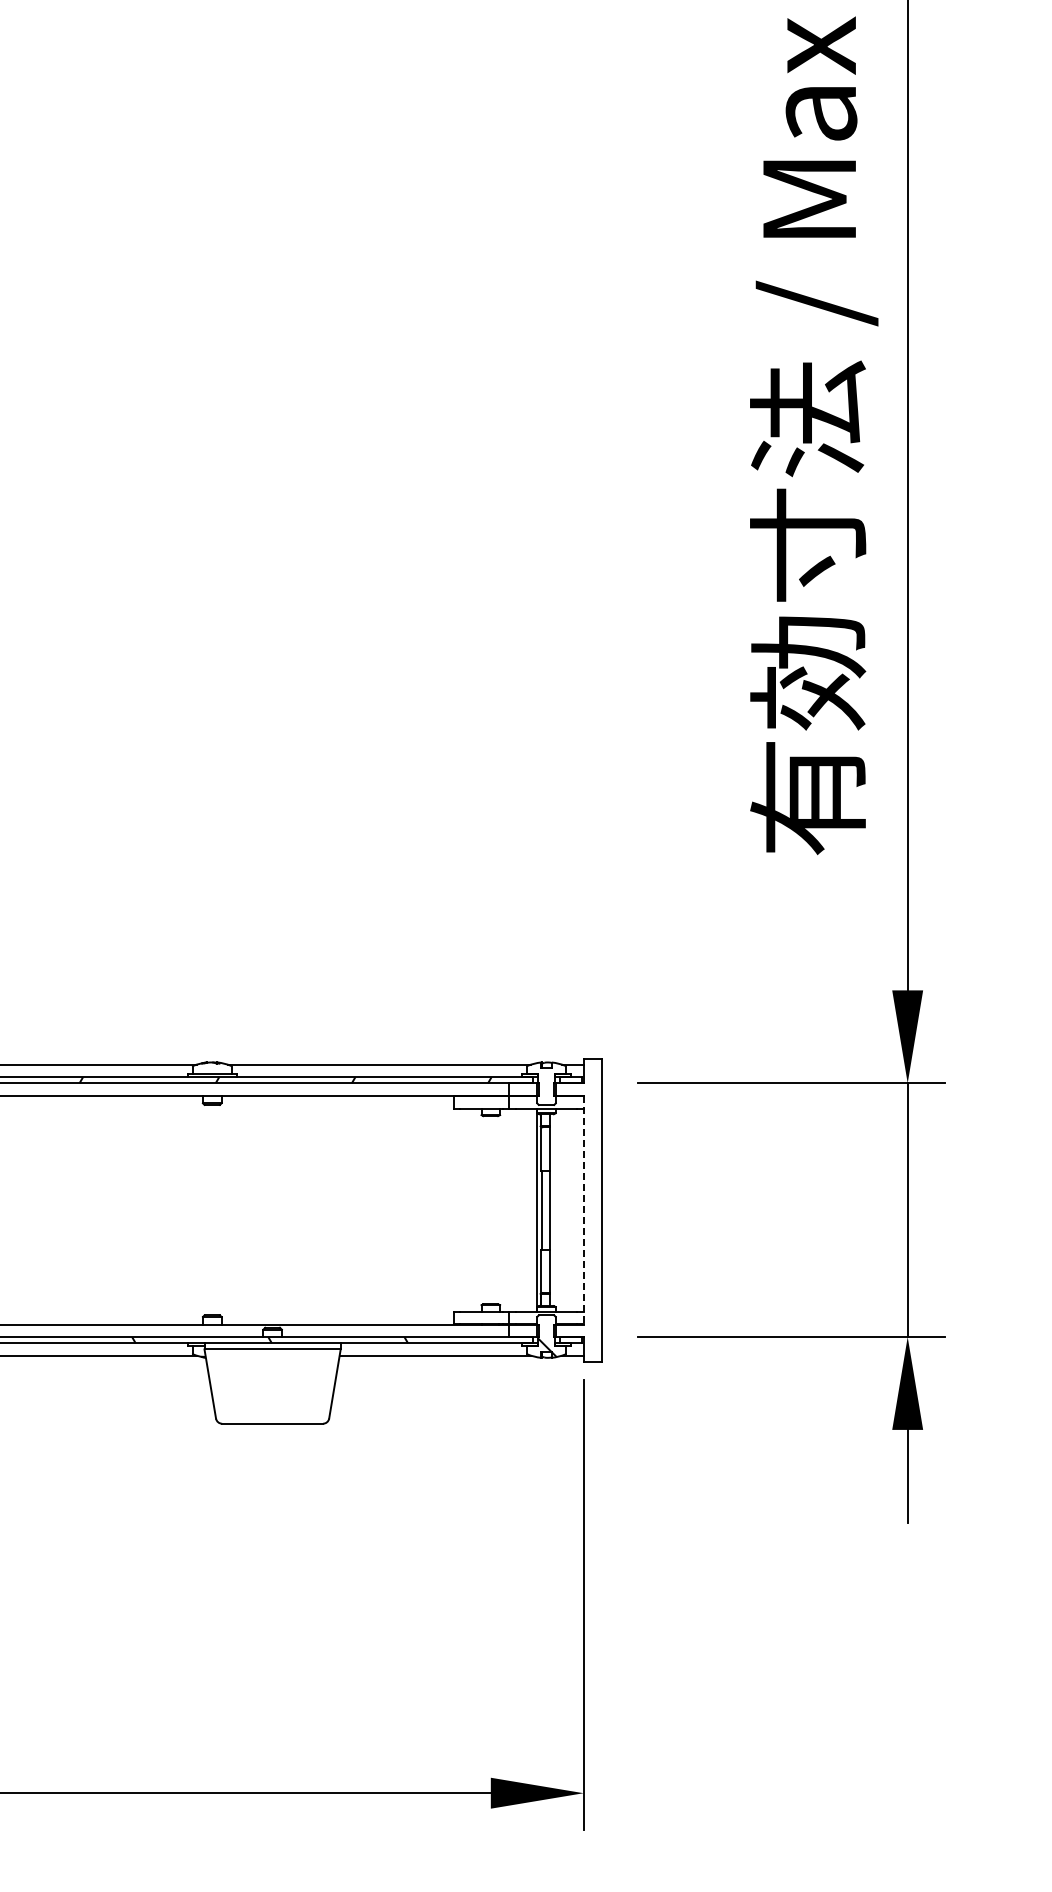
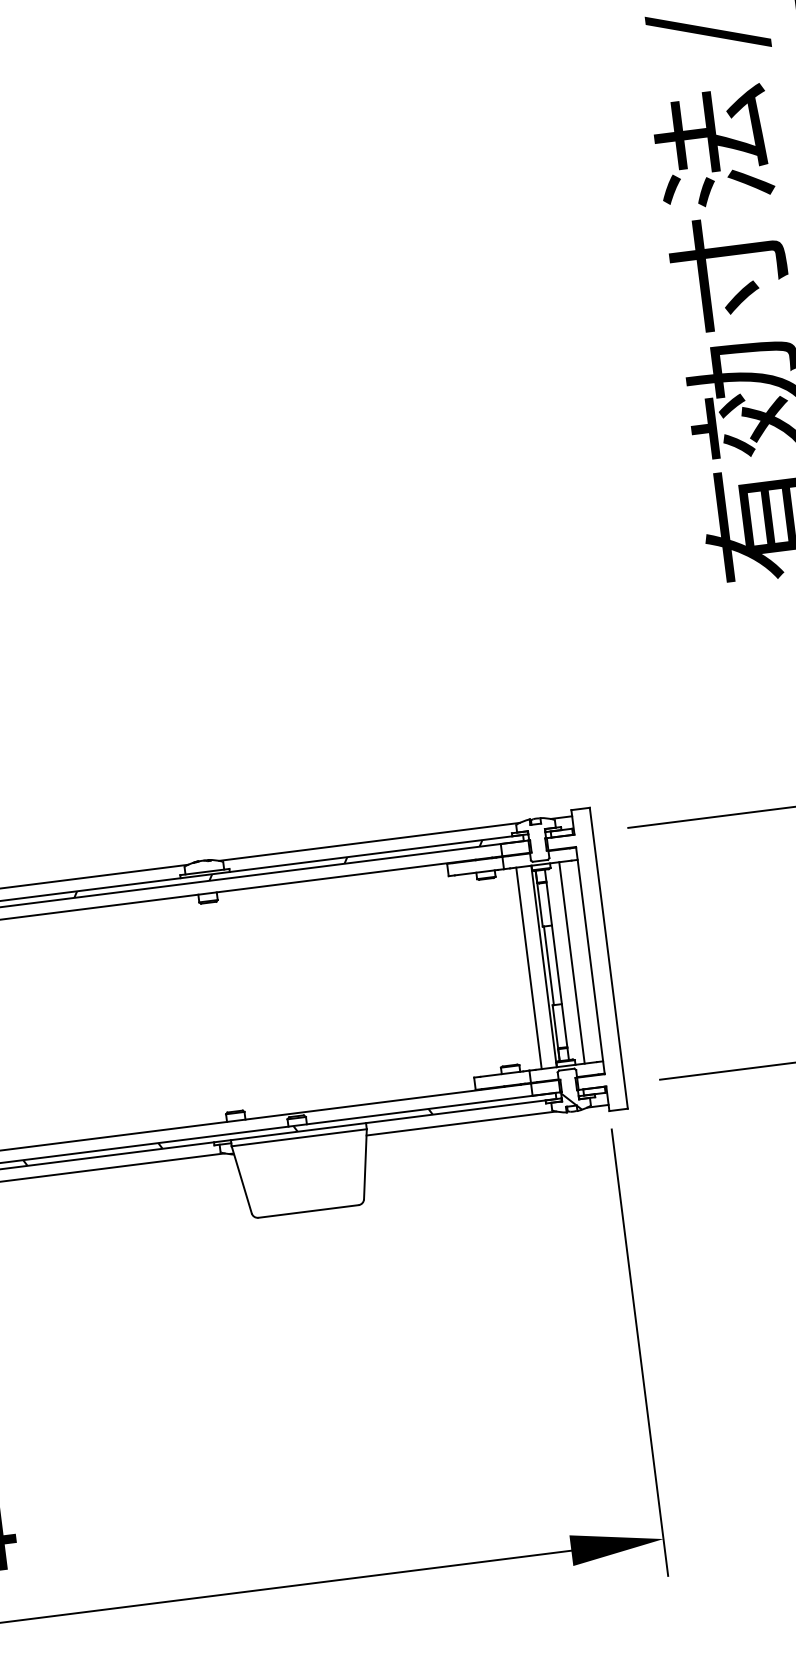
line: (521, 1209) -> (528, 967), added
line: (565, 1209) -> (572, 962), added
line: (583, 1210) -> (590, 960), dashed -> solid

